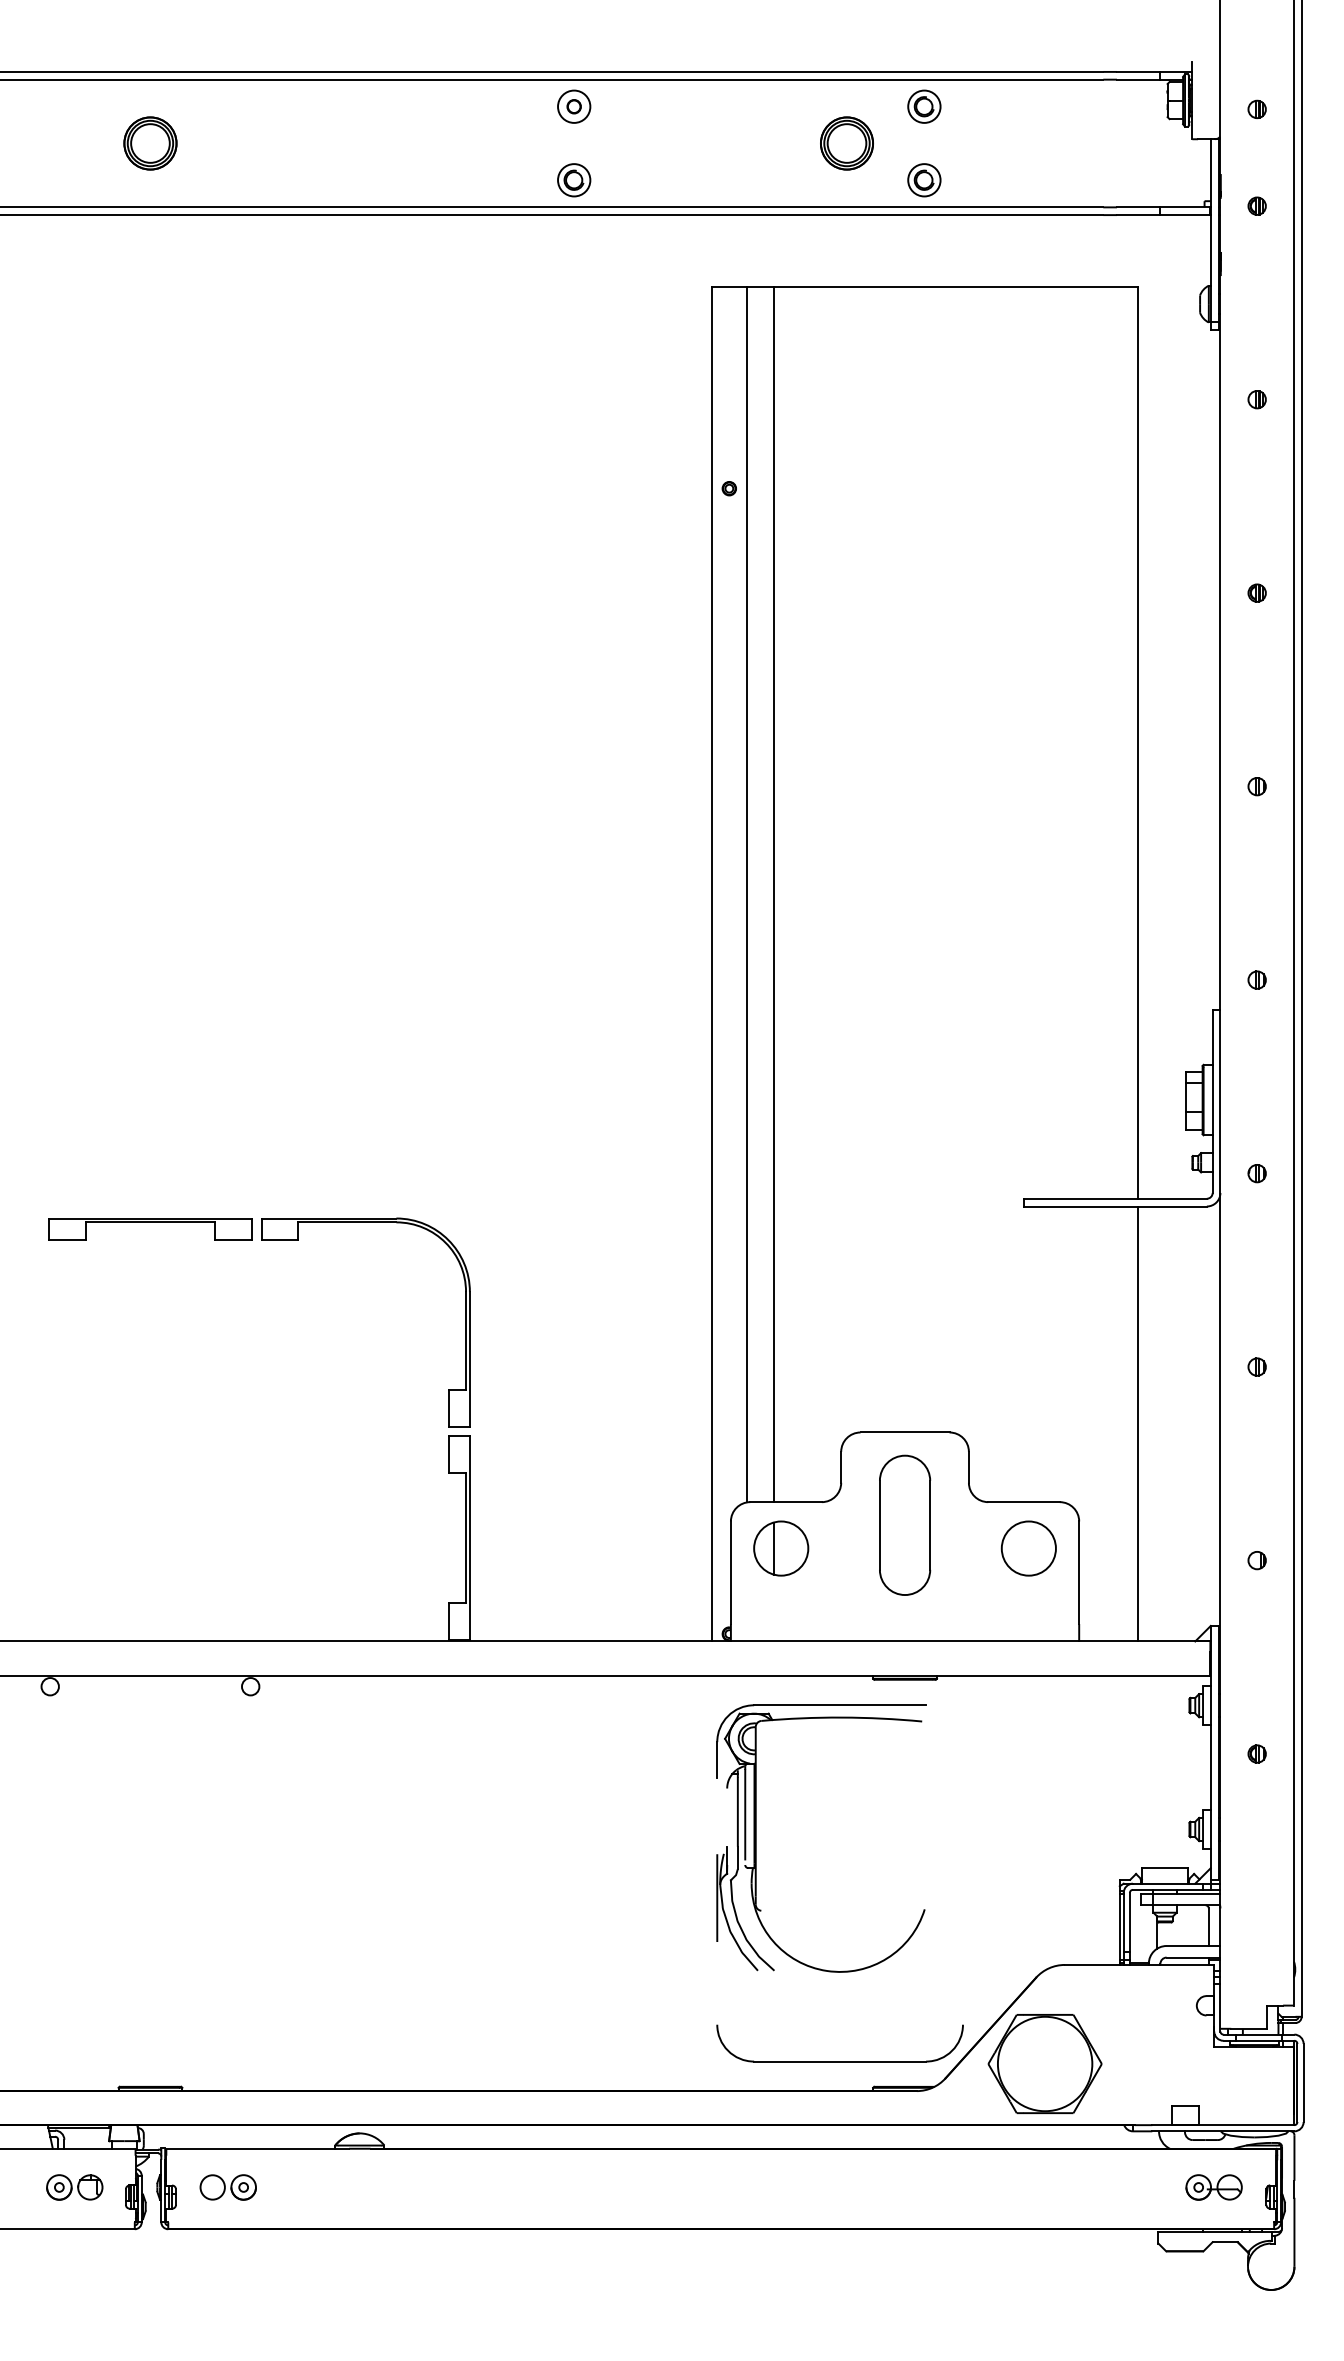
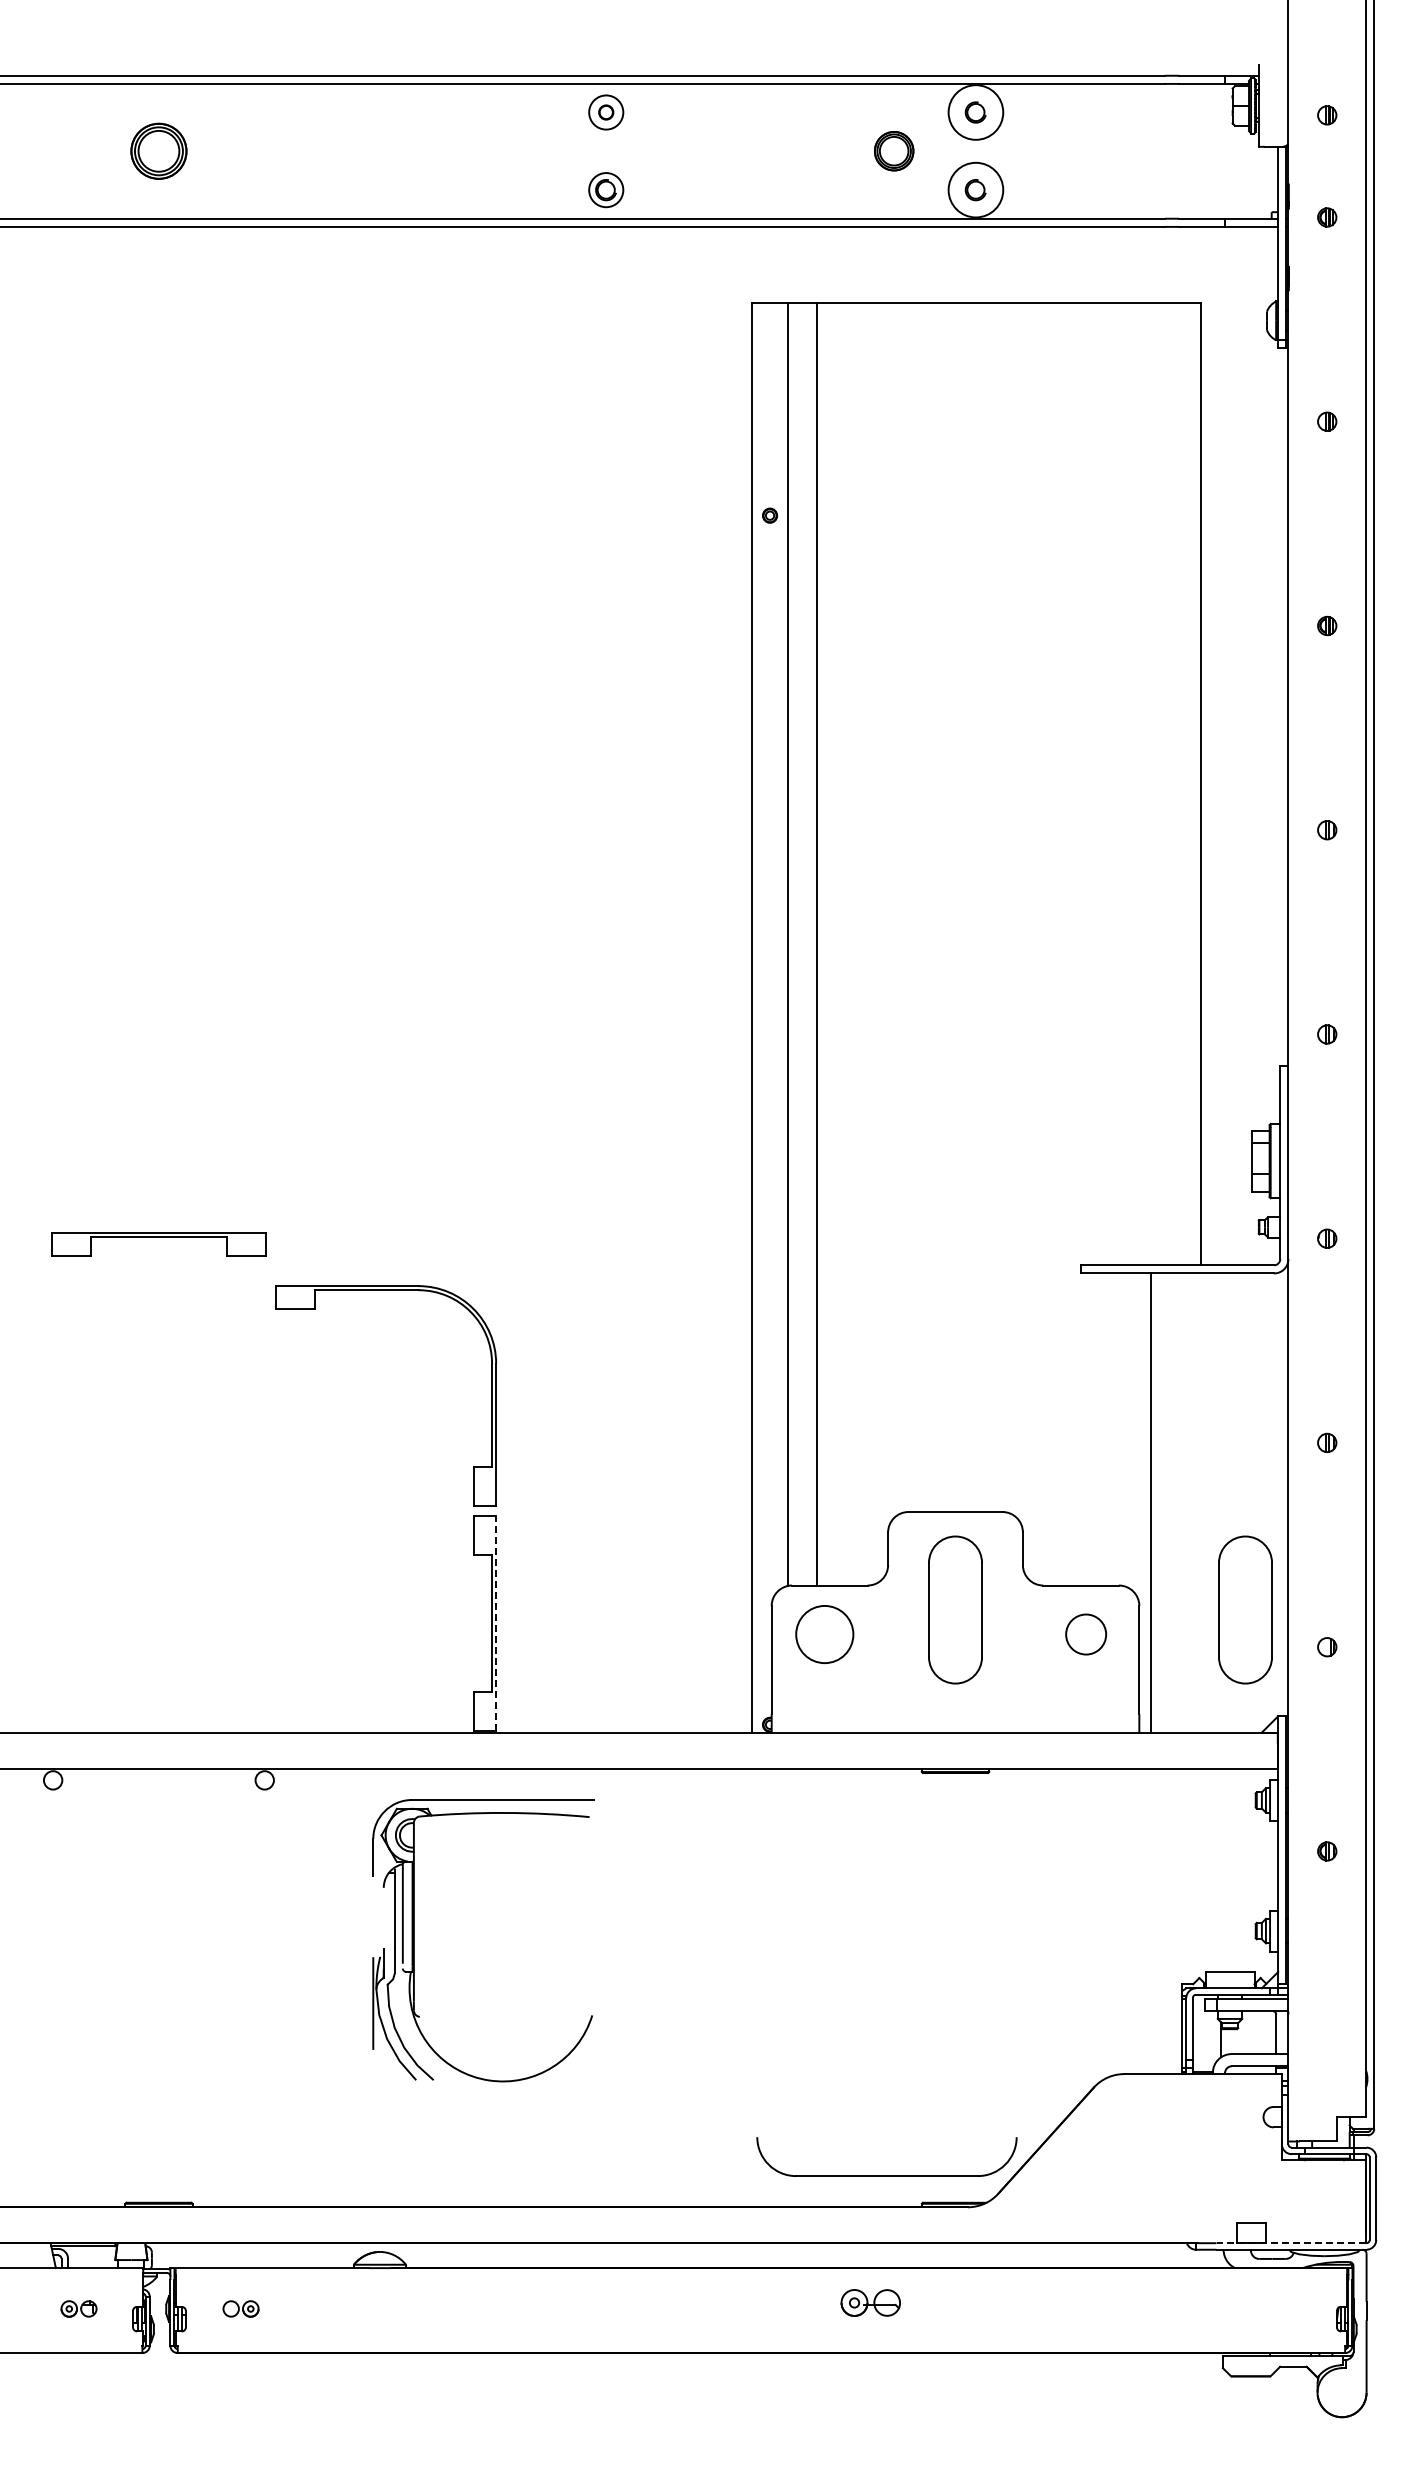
circle: (923, 106) -> (975, 112), size x1.6
part: (846, 142) -> (893, 150), size x0.7
circle: (923, 180) -> (975, 190), size x1.6
part: (150, 1222) -> (158, 1237), moved
line: (1138, 1423) -> (1151, 1502), moved
part: (1179, 1524) -> (1245, 1609), added
line: (470, 1537) -> (496, 1622), solid -> dashed
line: (774, 1548) -> (817, 1634), removed
circle: (1028, 1548) -> (1085, 1634), size x0.7
part: (756, 1838) -> (414, 1940), moved
part: (1044, 2063) -> (1102, 2178), removed
line: (1223, 2125) -> (1291, 2243), solid -> dashed
part: (74, 2187) -> (78, 2308), size x0.6
part: (227, 2187) -> (240, 2308), size x0.6
part: (1213, 2187) -> (870, 2302), moved

